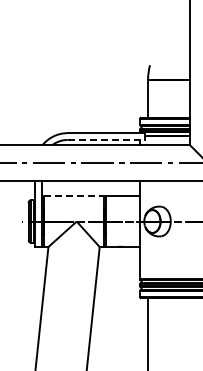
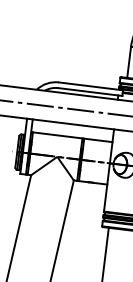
line: (106, 139) -> (90, 91), dashed -> solid
line: (74, 196) -> (58, 135), dashed -> solid

